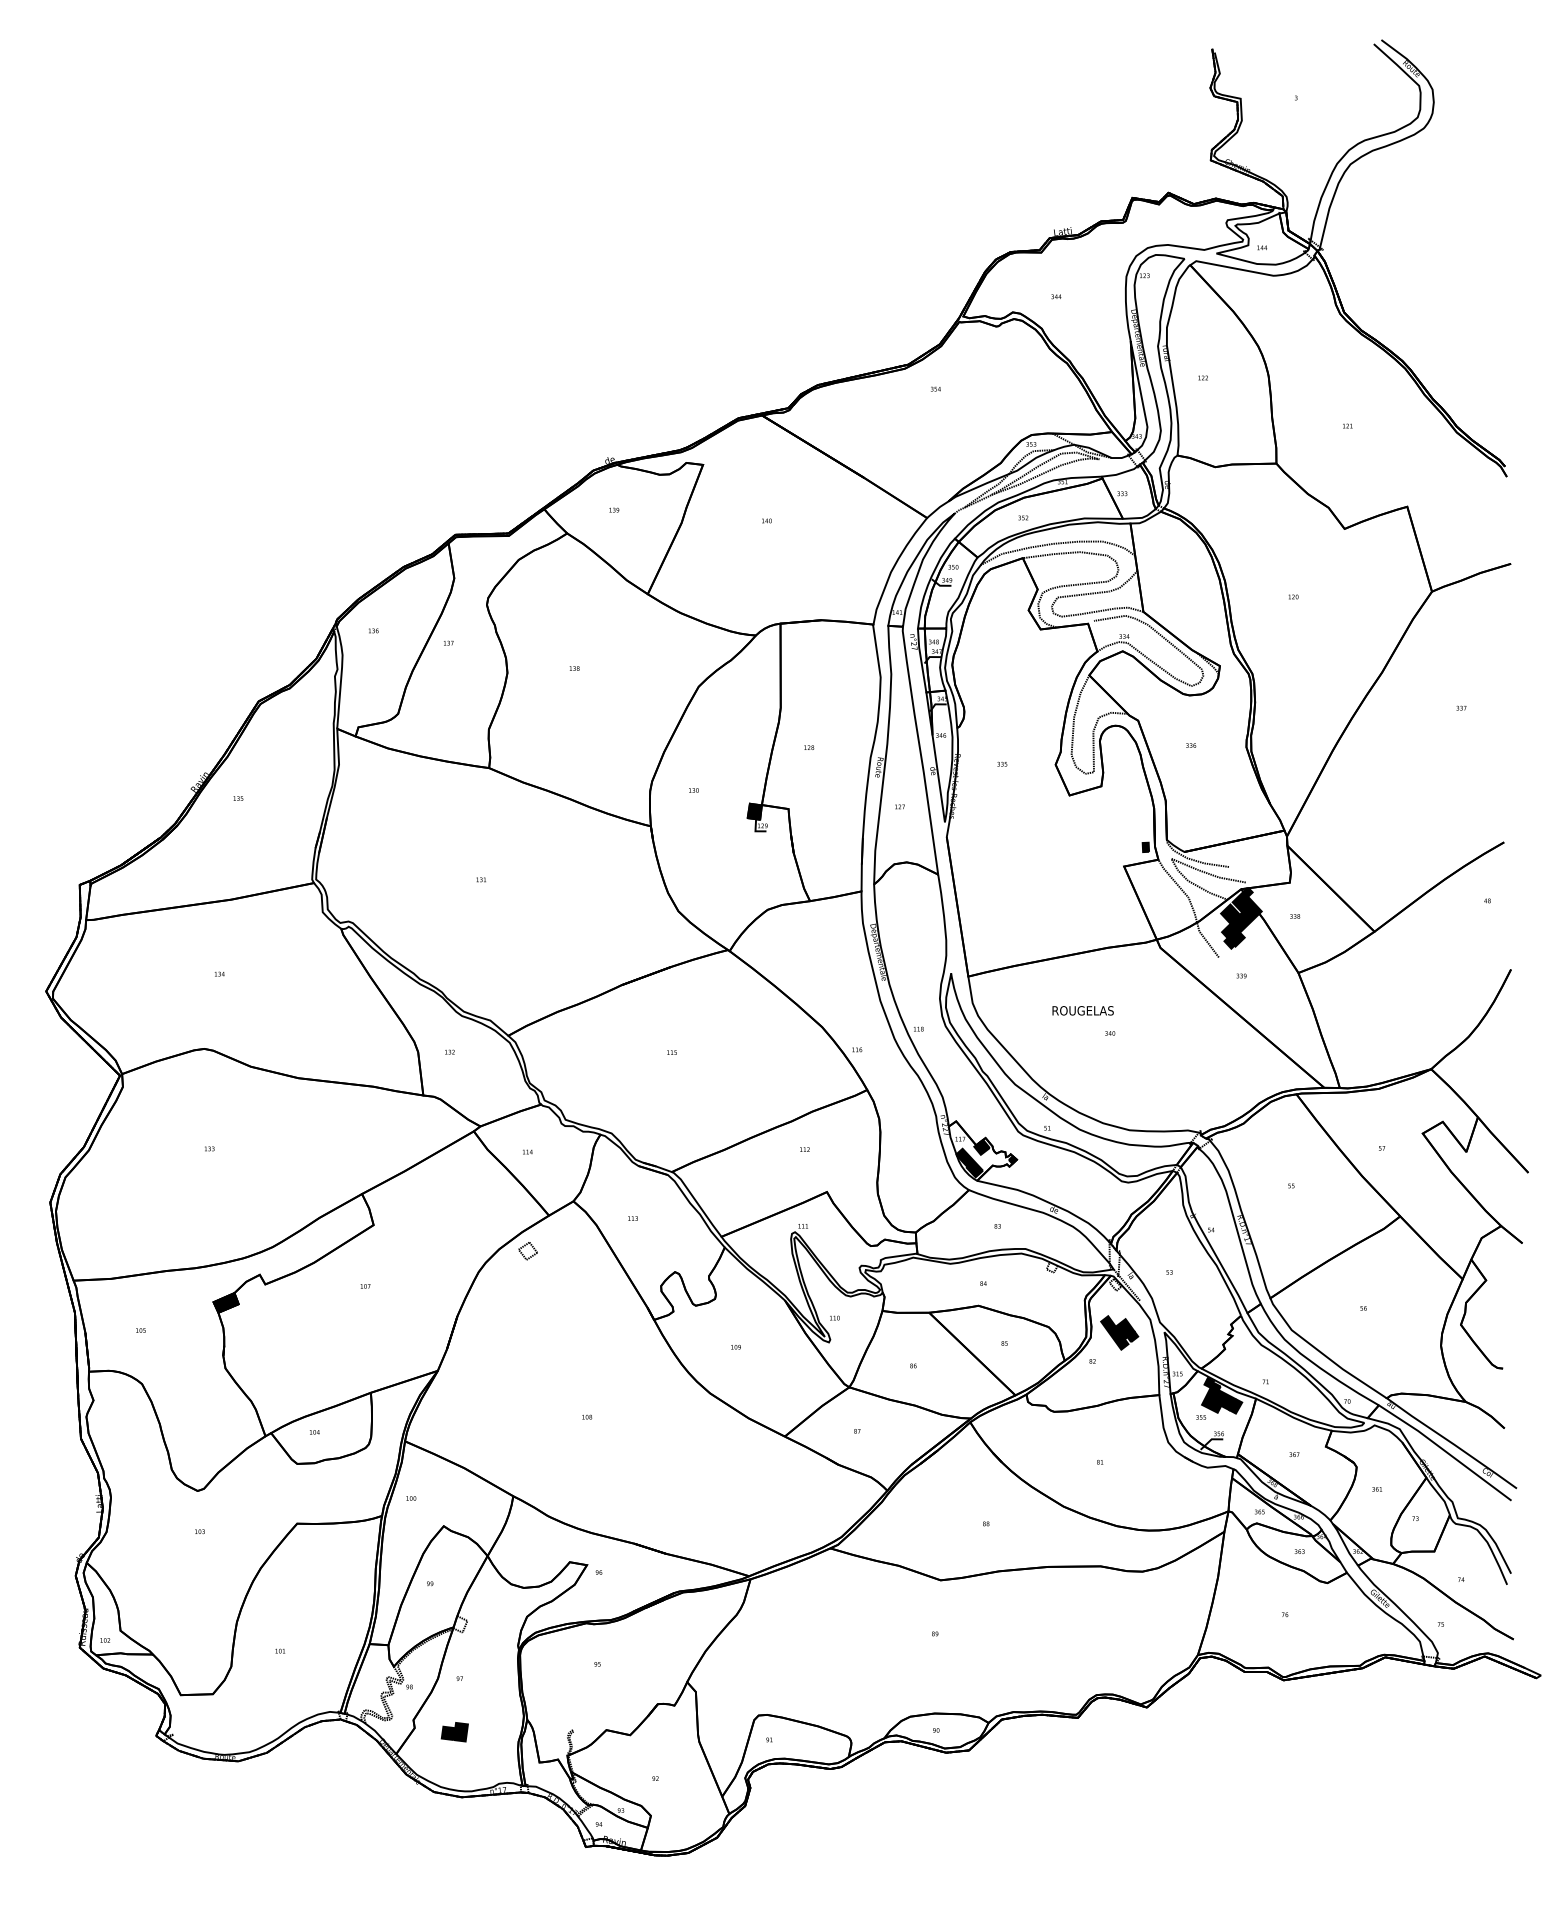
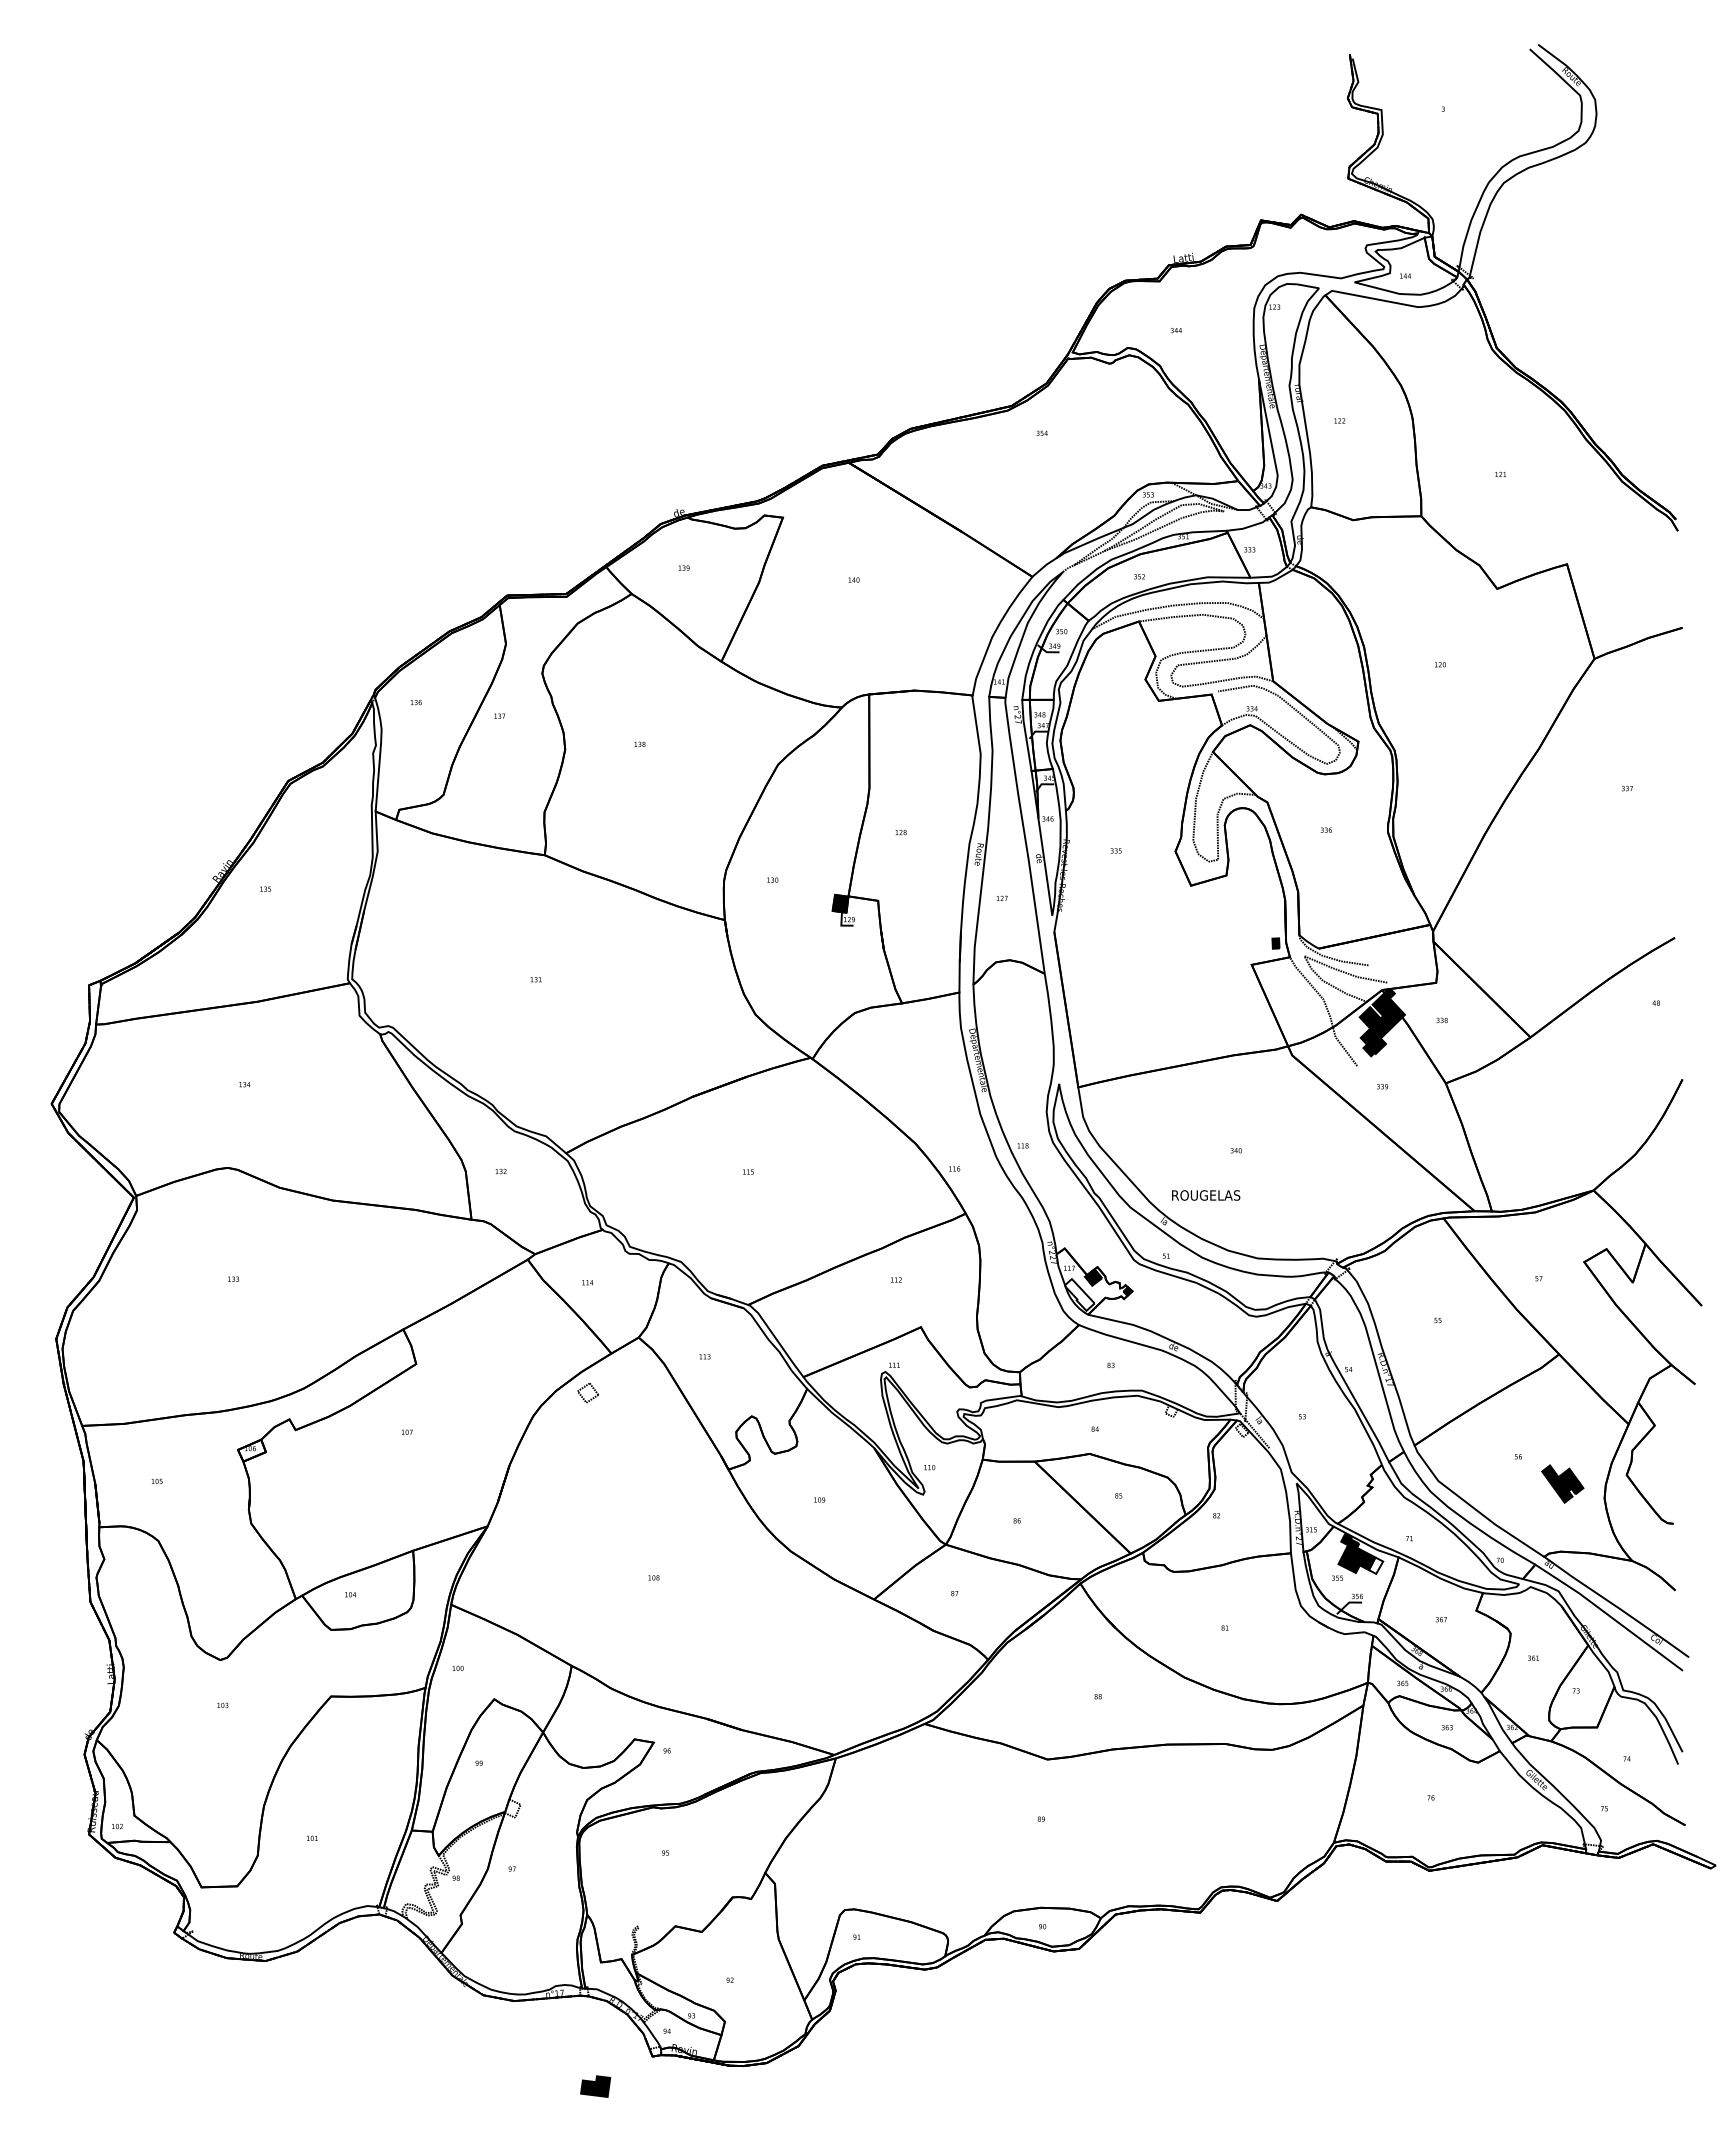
text: (1083, 1010) -> (1206, 1195), moved
fill: (969, 1162) -> (1079, 1294), removed
fill: (225, 1302) -> (251, 1450), removed
part: (1119, 1332) -> (1562, 1483), moved
fill: (1236, 1406) -> (1376, 1565), removed
part: (454, 1732) -> (595, 2086), moved

